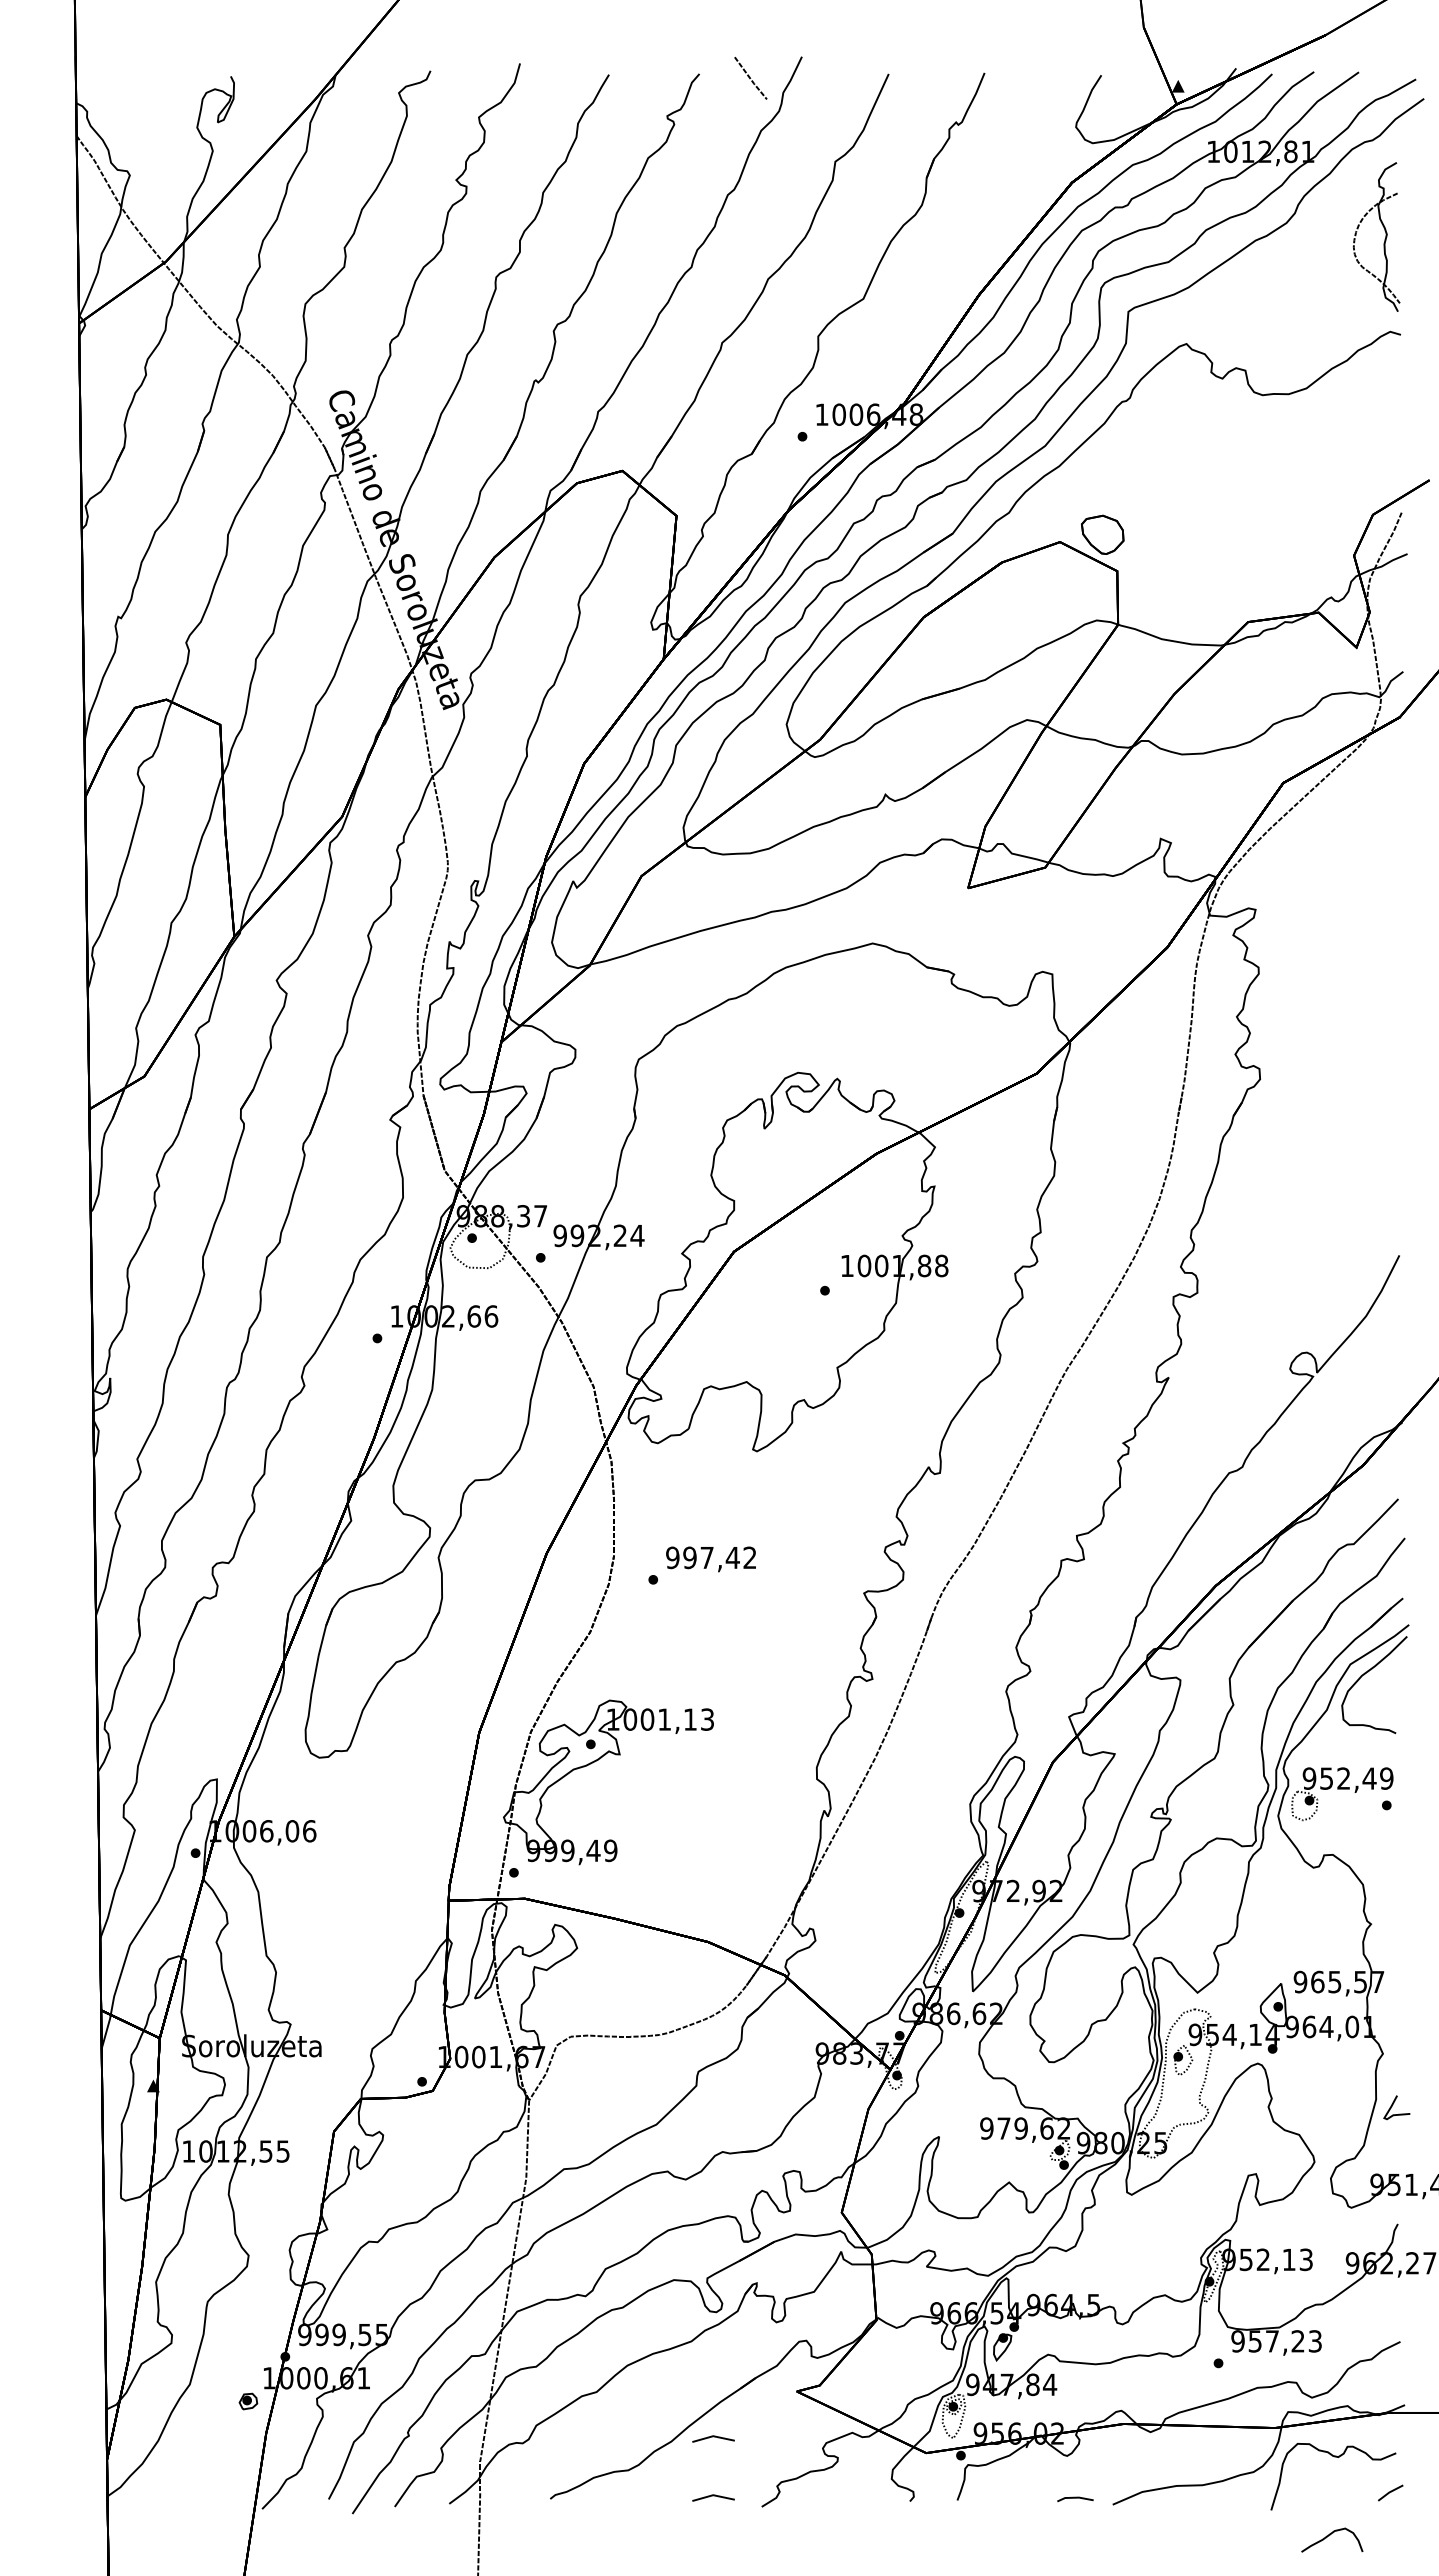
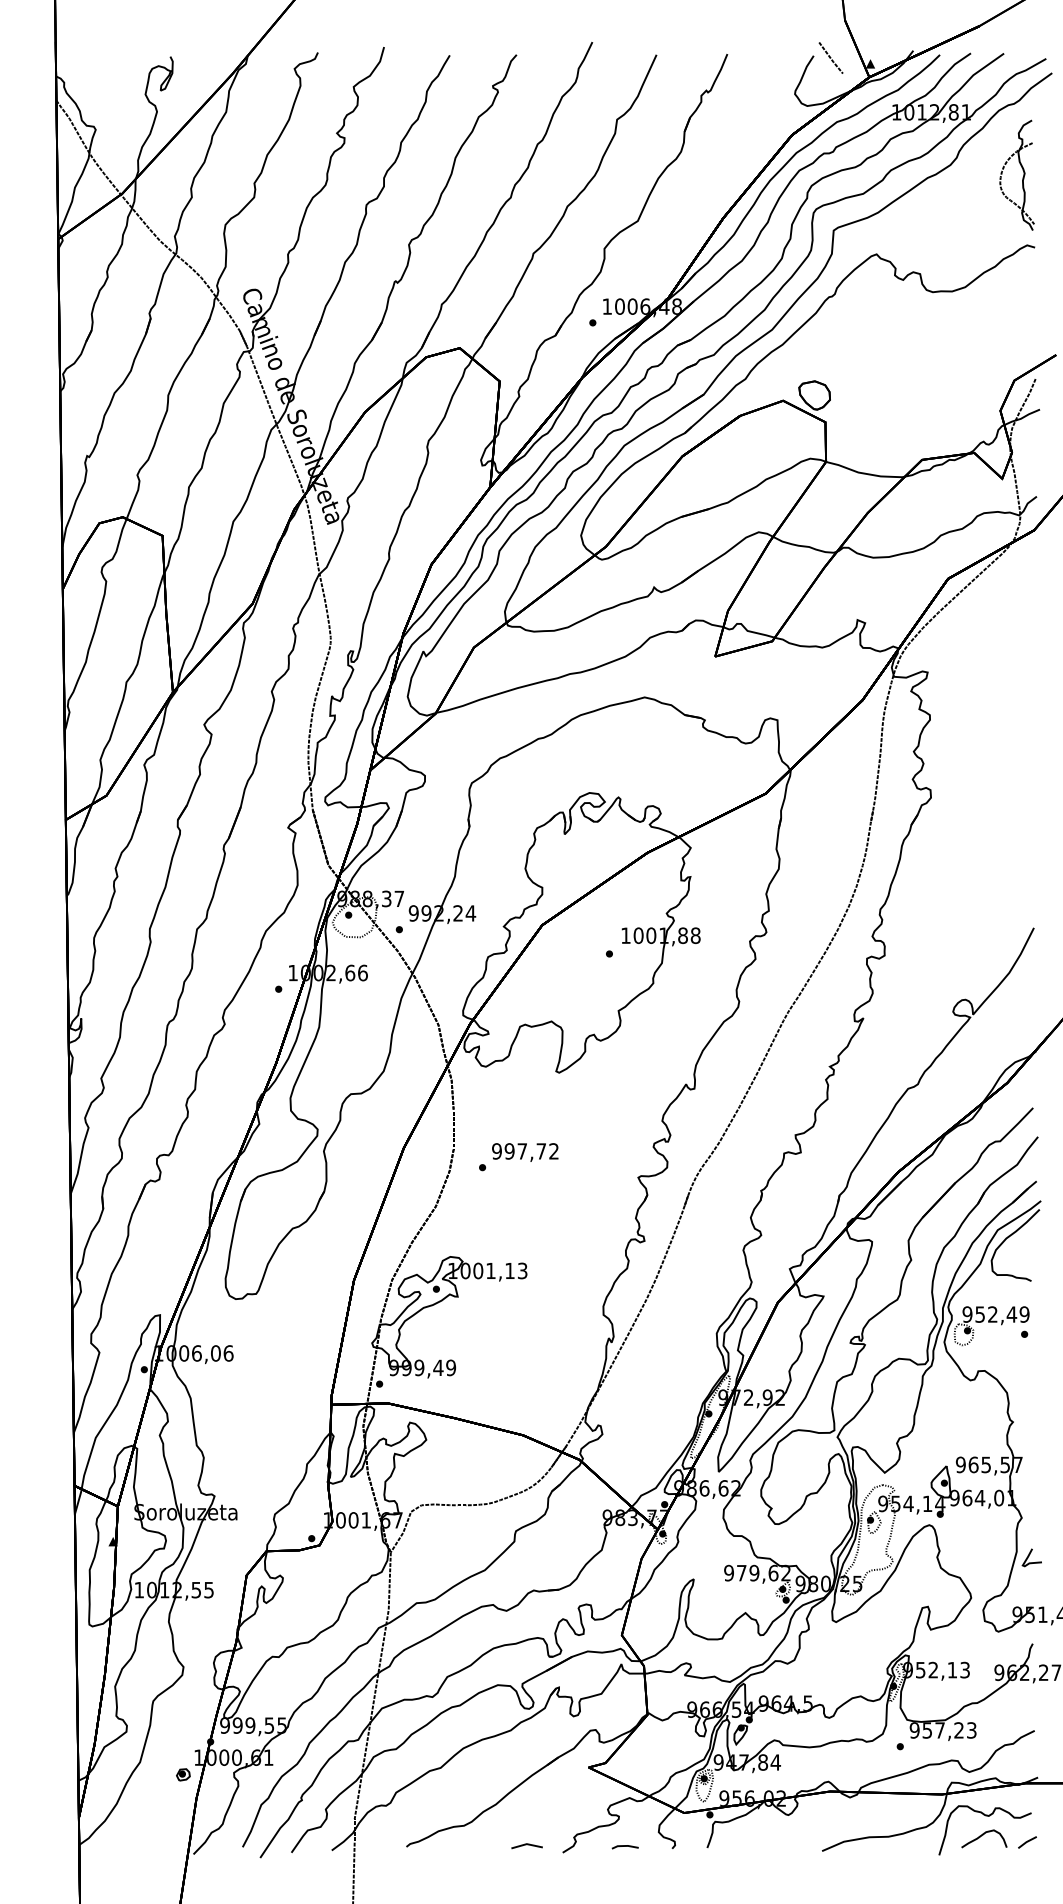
line: (750, 78) -> (830, 58), moved
text: (732, 1557) -> (541, 1151), 997,42 -> 997,72
line: (713, 2437) -> (527, 1801), removed
line: (1075, 2498) -> (625, 1846), moved
curve: (1330, 2535) -> (983, 1835), moved

